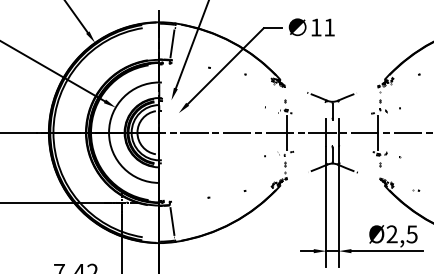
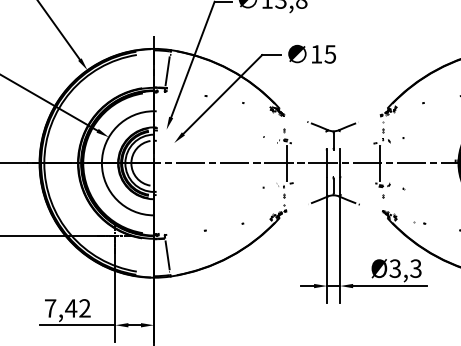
text: (329, 27) -> (330, 54), 11 -> 15
part: (415, 189) -> (419, 222), size x1.6
text: (401, 234) -> (405, 268), Ø2,5 -> Ø3,3

